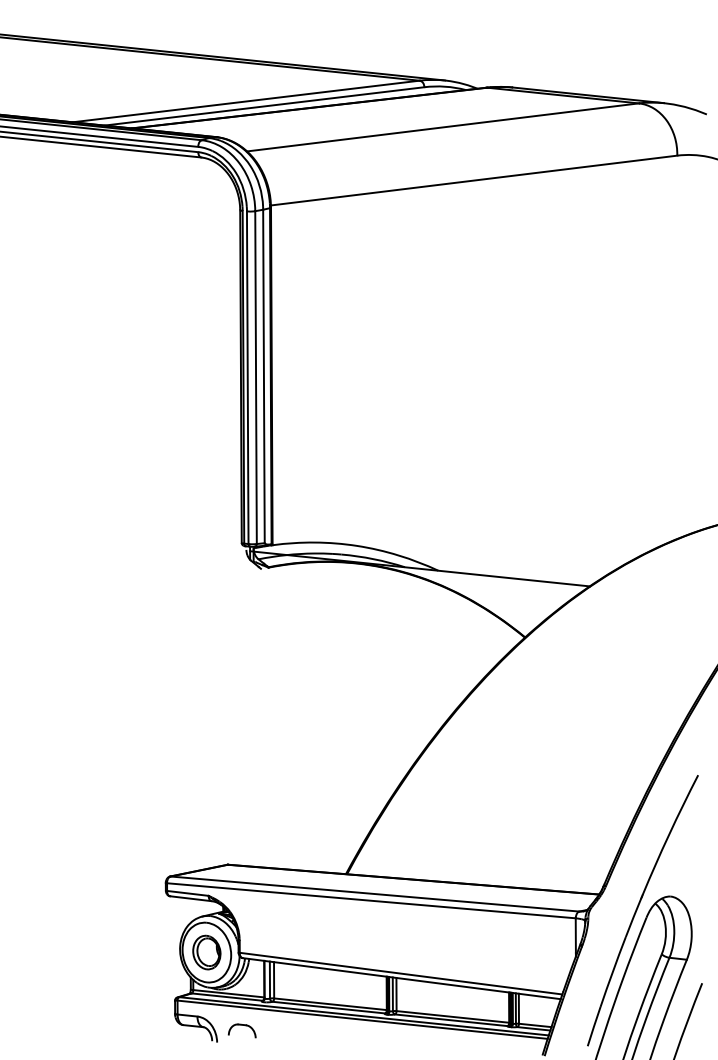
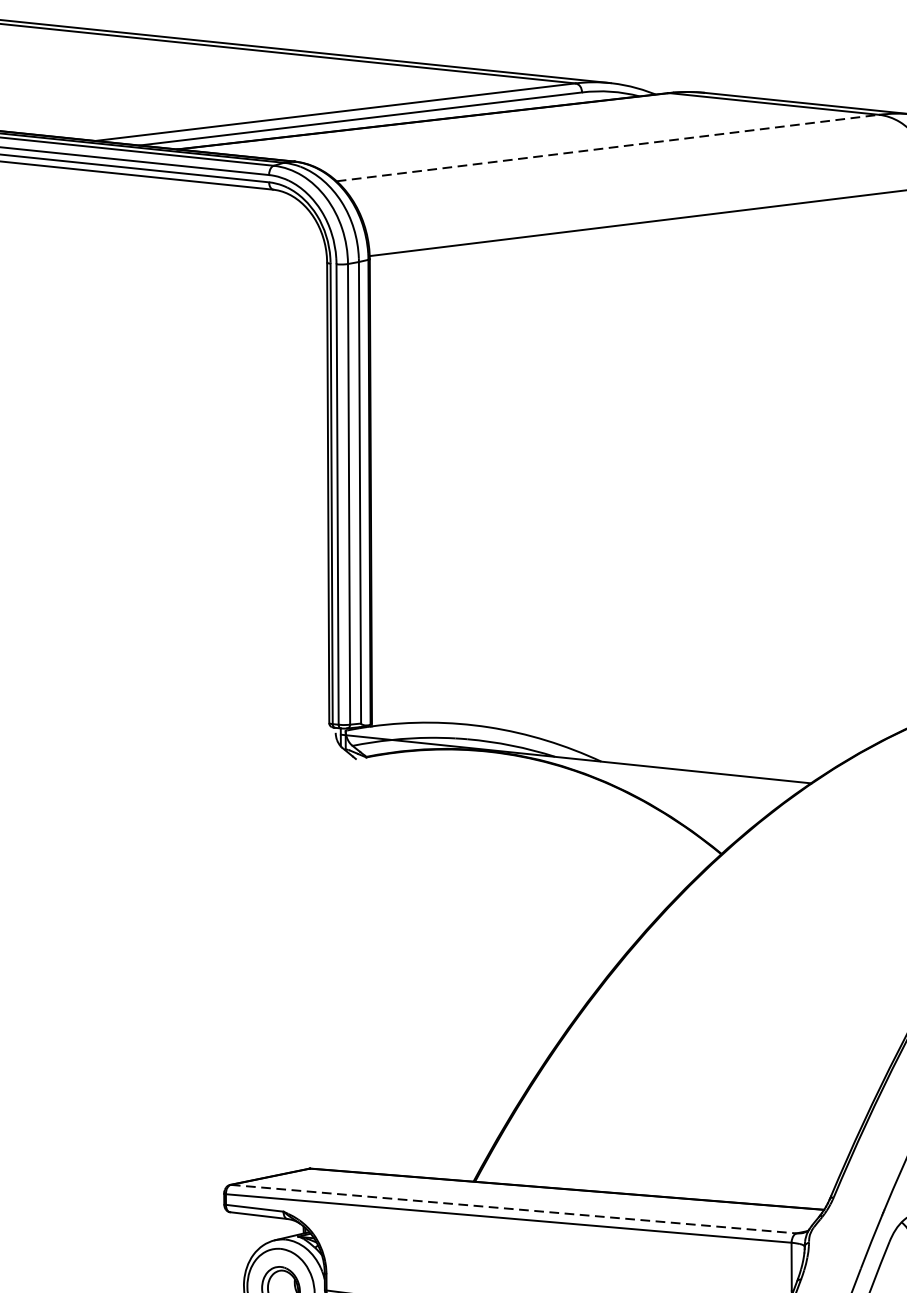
line: (443, 127) -> (608, 148), solid -> dashed
line: (375, 894) -> (514, 1209), solid -> dashed

